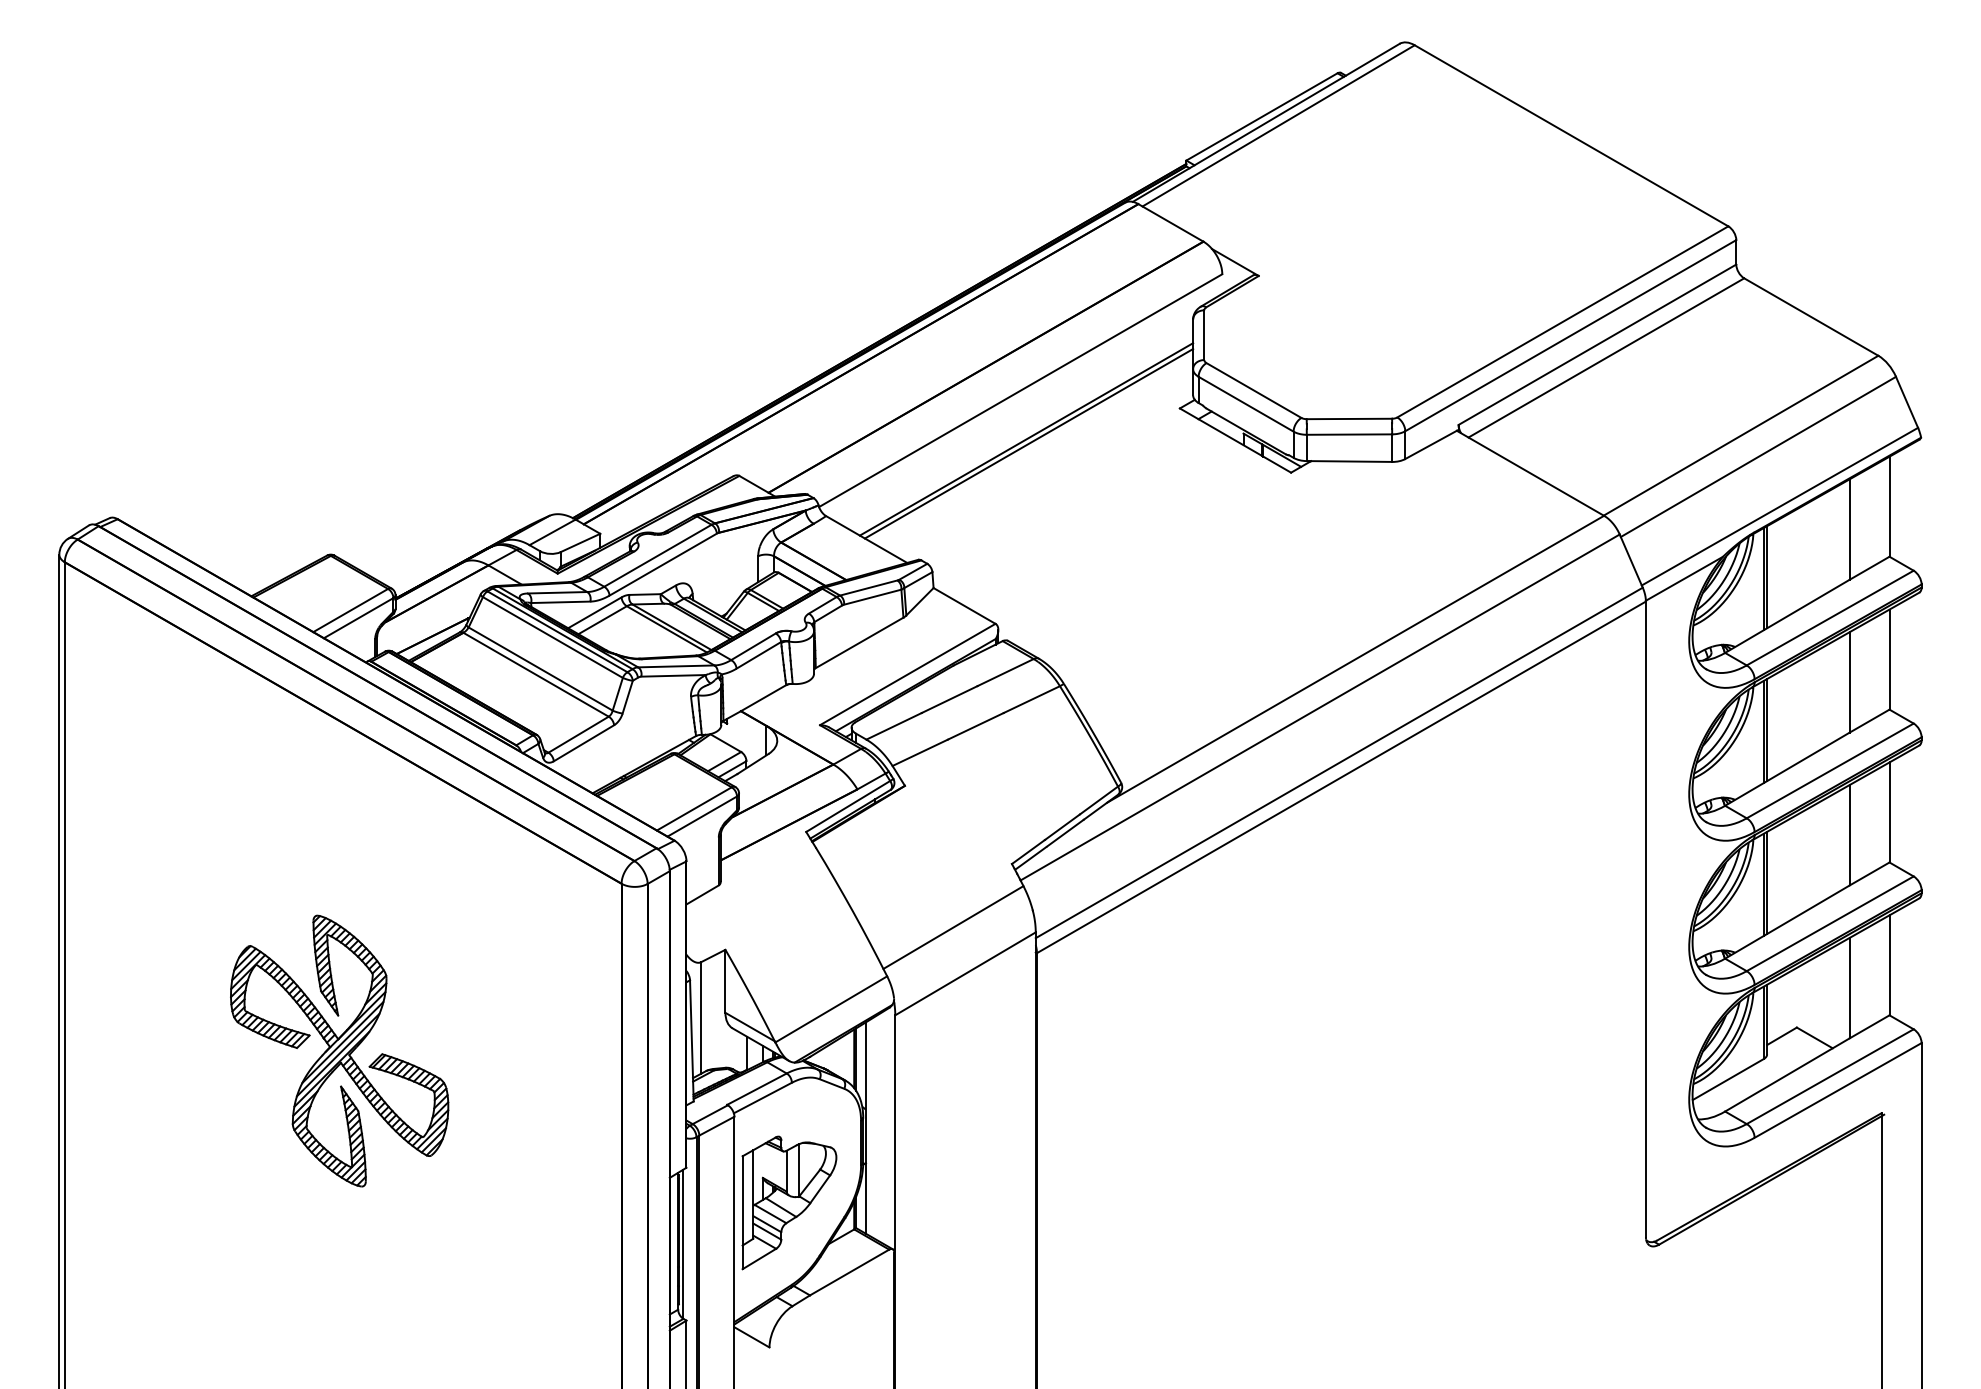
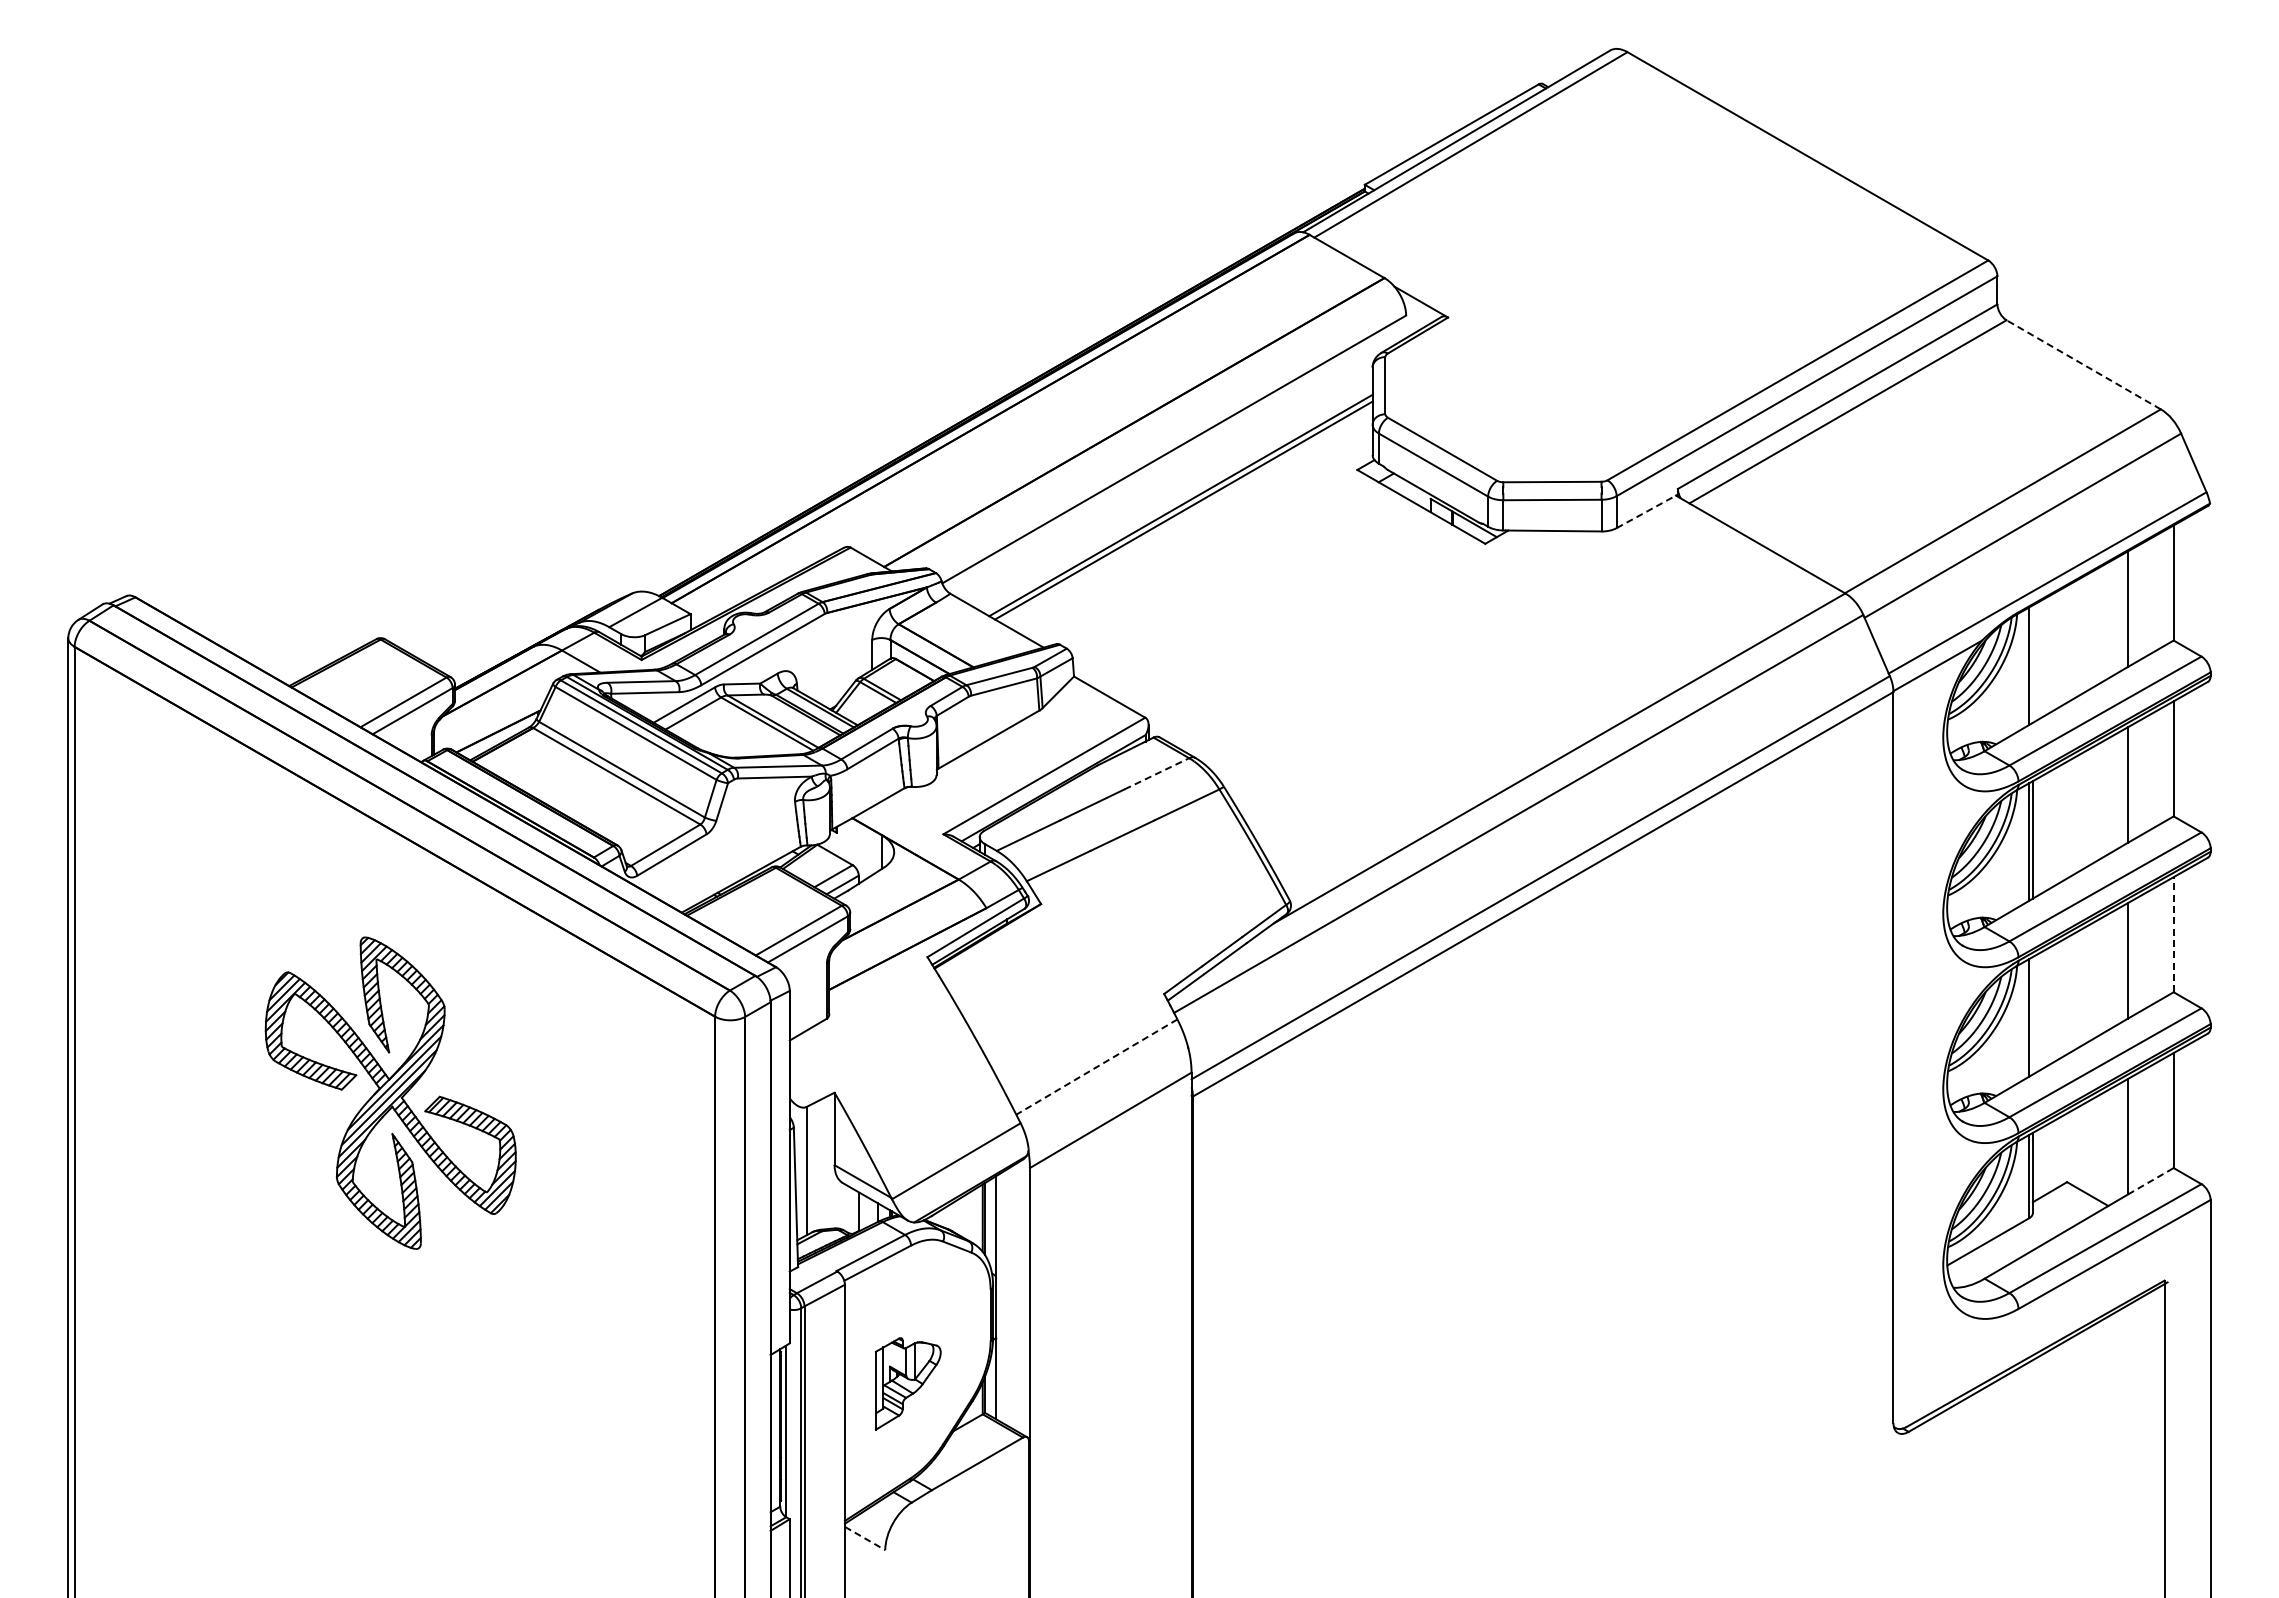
line: (1811, 316) -> (2083, 364), solid -> dashed
line: (1432, 444) -> (1647, 511), solid -> dashed
line: (1766, 576) -> (2032, 663), removed
line: (1005, 672) -> (1156, 773), solid -> dashed
line: (1889, 812) -> (2173, 934), solid -> dashed
line: (1766, 882) -> (2032, 1015), removed
line: (953, 927) -> (1096, 1067), solid -> dashed
line: (1870, 1027) -> (2151, 1181), solid -> dashed
part: (339, 1050) -> (390, 1092), moved
part: (789, 1202) -> (908, 1383), size x0.6
line: (752, 1337) -> (865, 1538), solid -> dashed

